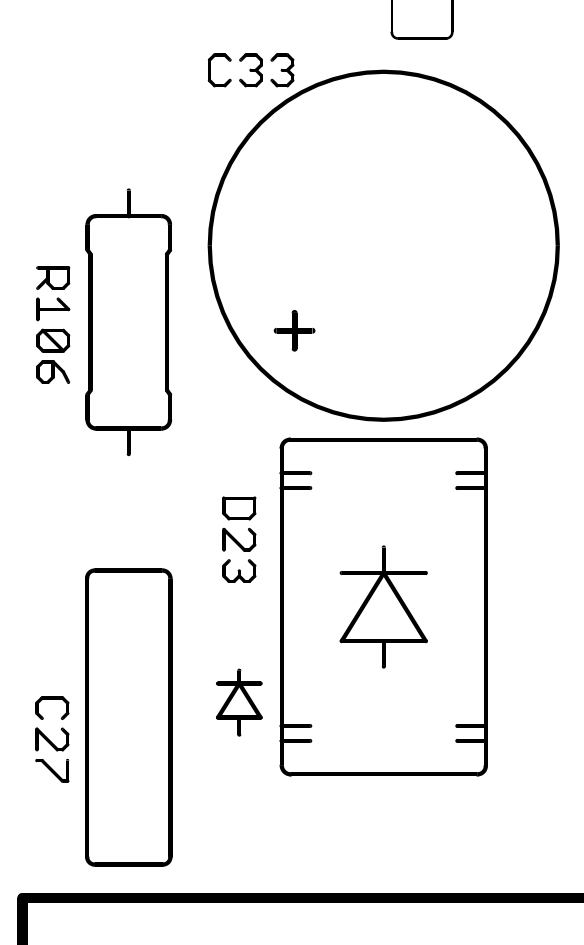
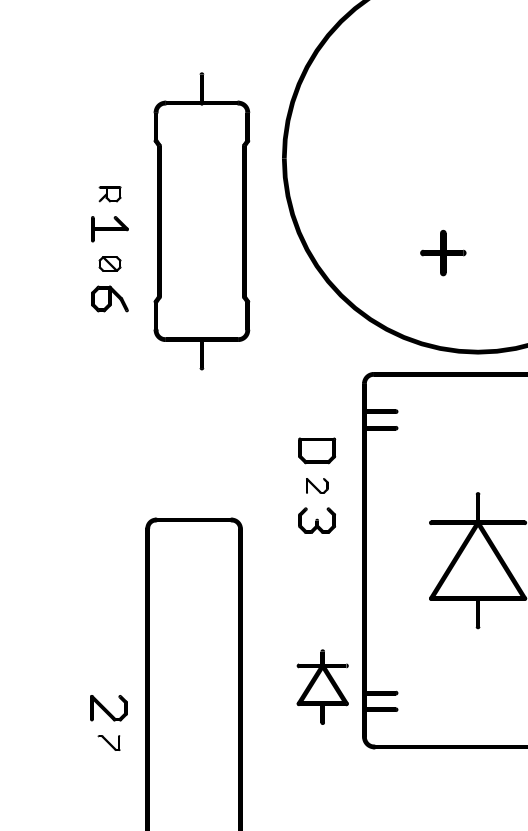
part: (53, 277) -> (110, 193), size x0.6
part: (128, 322) -> (201, 221), moved
part: (294, 330) -> (443, 252), moved
part: (53, 340) -> (110, 263), size x0.6
part: (239, 539) -> (317, 485), size x0.6
part: (52, 699) -> (109, 663), removed
part: (239, 702) -> (322, 687), moved
part: (52, 770) -> (109, 742), size x0.6

